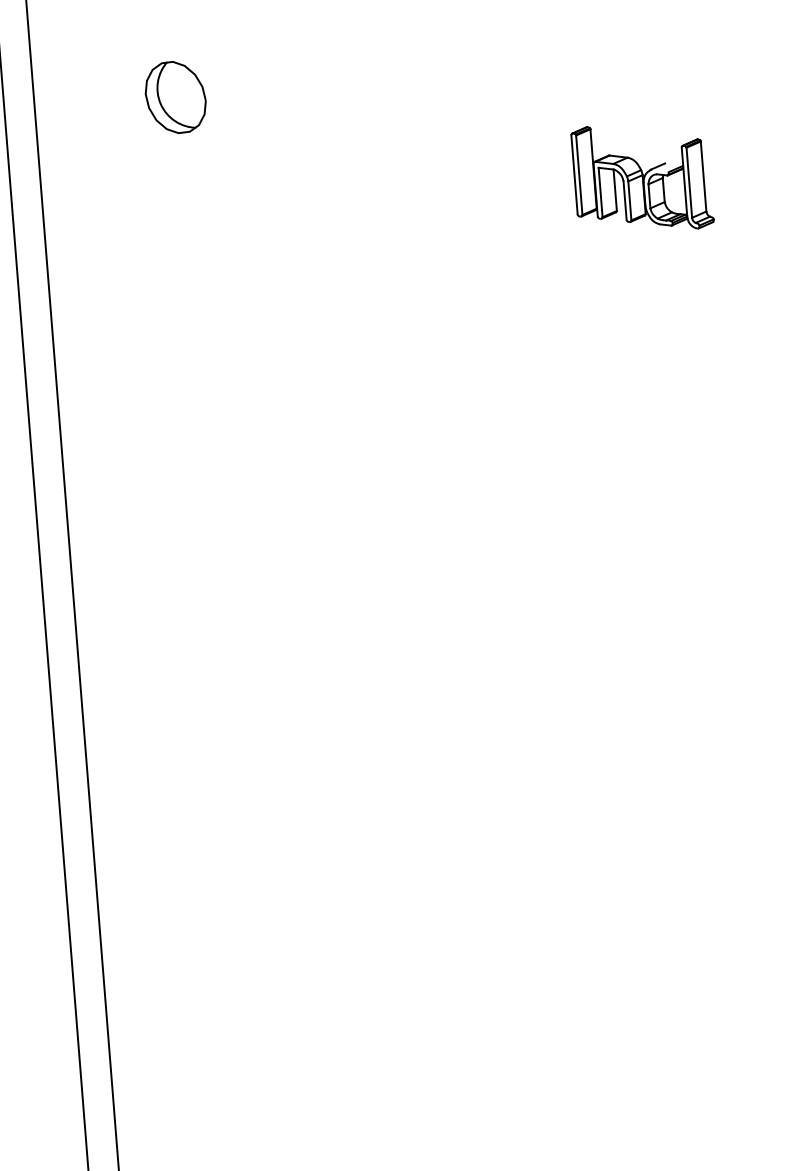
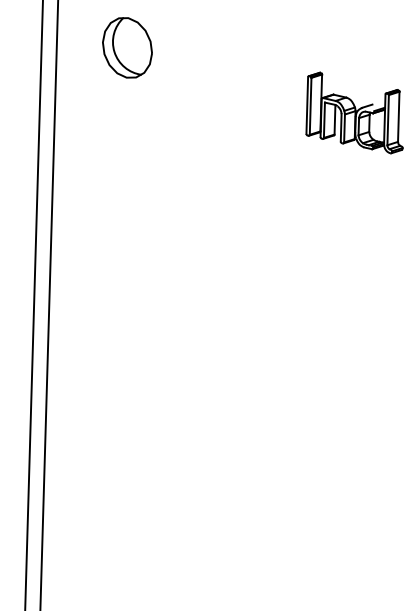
part: (175, 96) -> (127, 47), size x1.67
part: (641, 176) -> (354, 112), size x1.43

